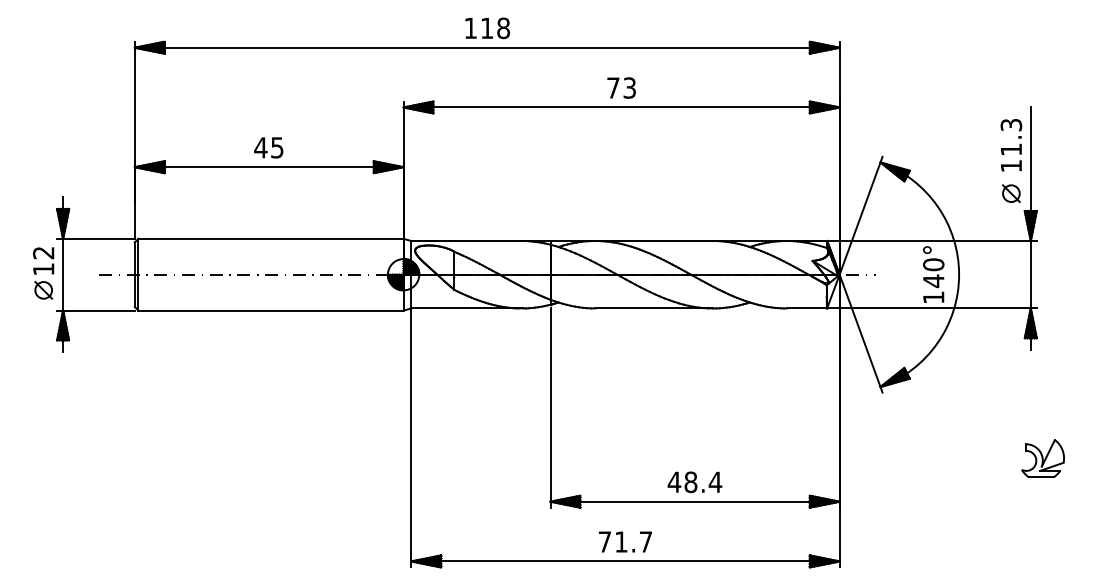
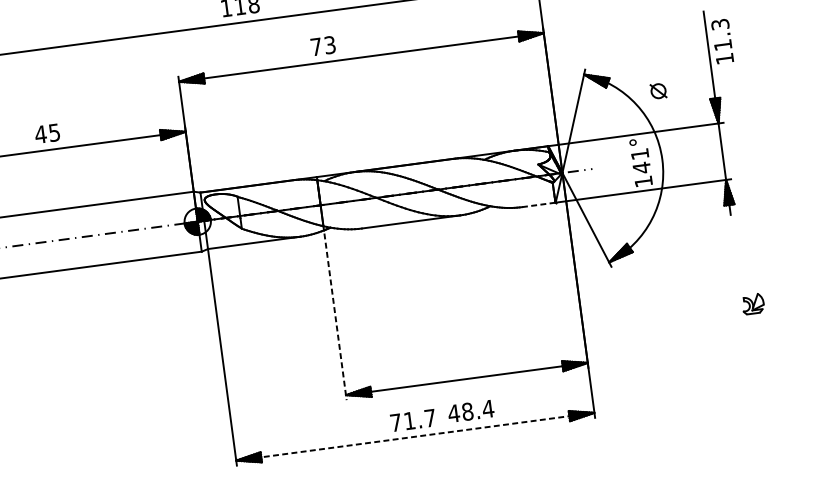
text: (621, 87) -> (323, 45), moved
text: (1011, 145) -> (722, 41), moved
text: (268, 147) -> (47, 133), moved
part: (1011, 193) -> (658, 91), moved
text: (933, 264) -> (639, 154), 140° -> 141°
line: (807, 308) -> (539, 204), solid -> dashed
line: (550, 408) -> (335, 317), solid -> dashed
part: (1042, 458) -> (752, 304), size x0.6
text: (694, 482) -> (470, 411), moved
line: (626, 561) -> (416, 436), solid -> dashed

